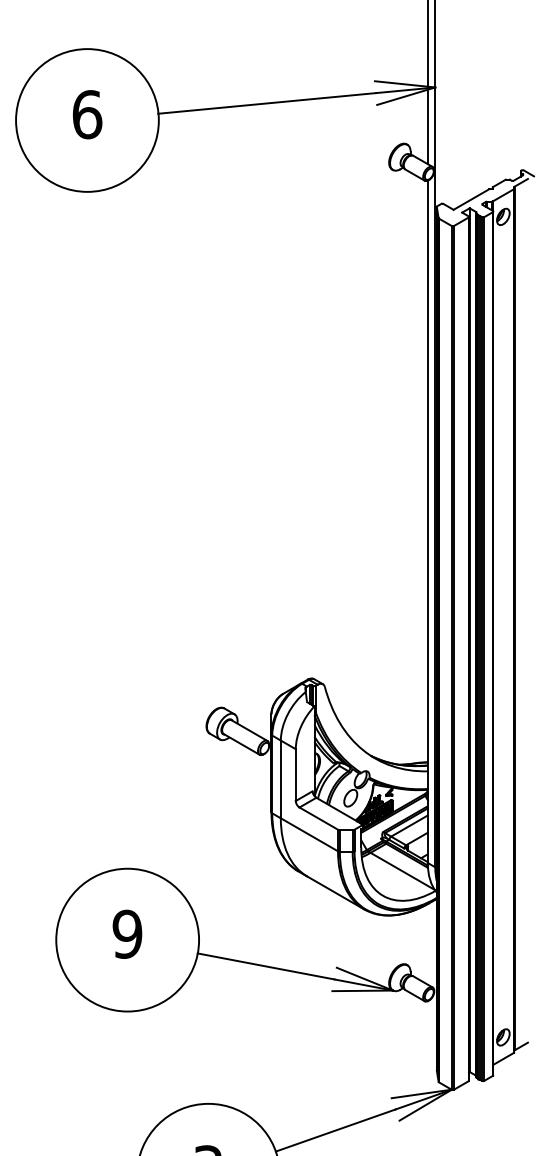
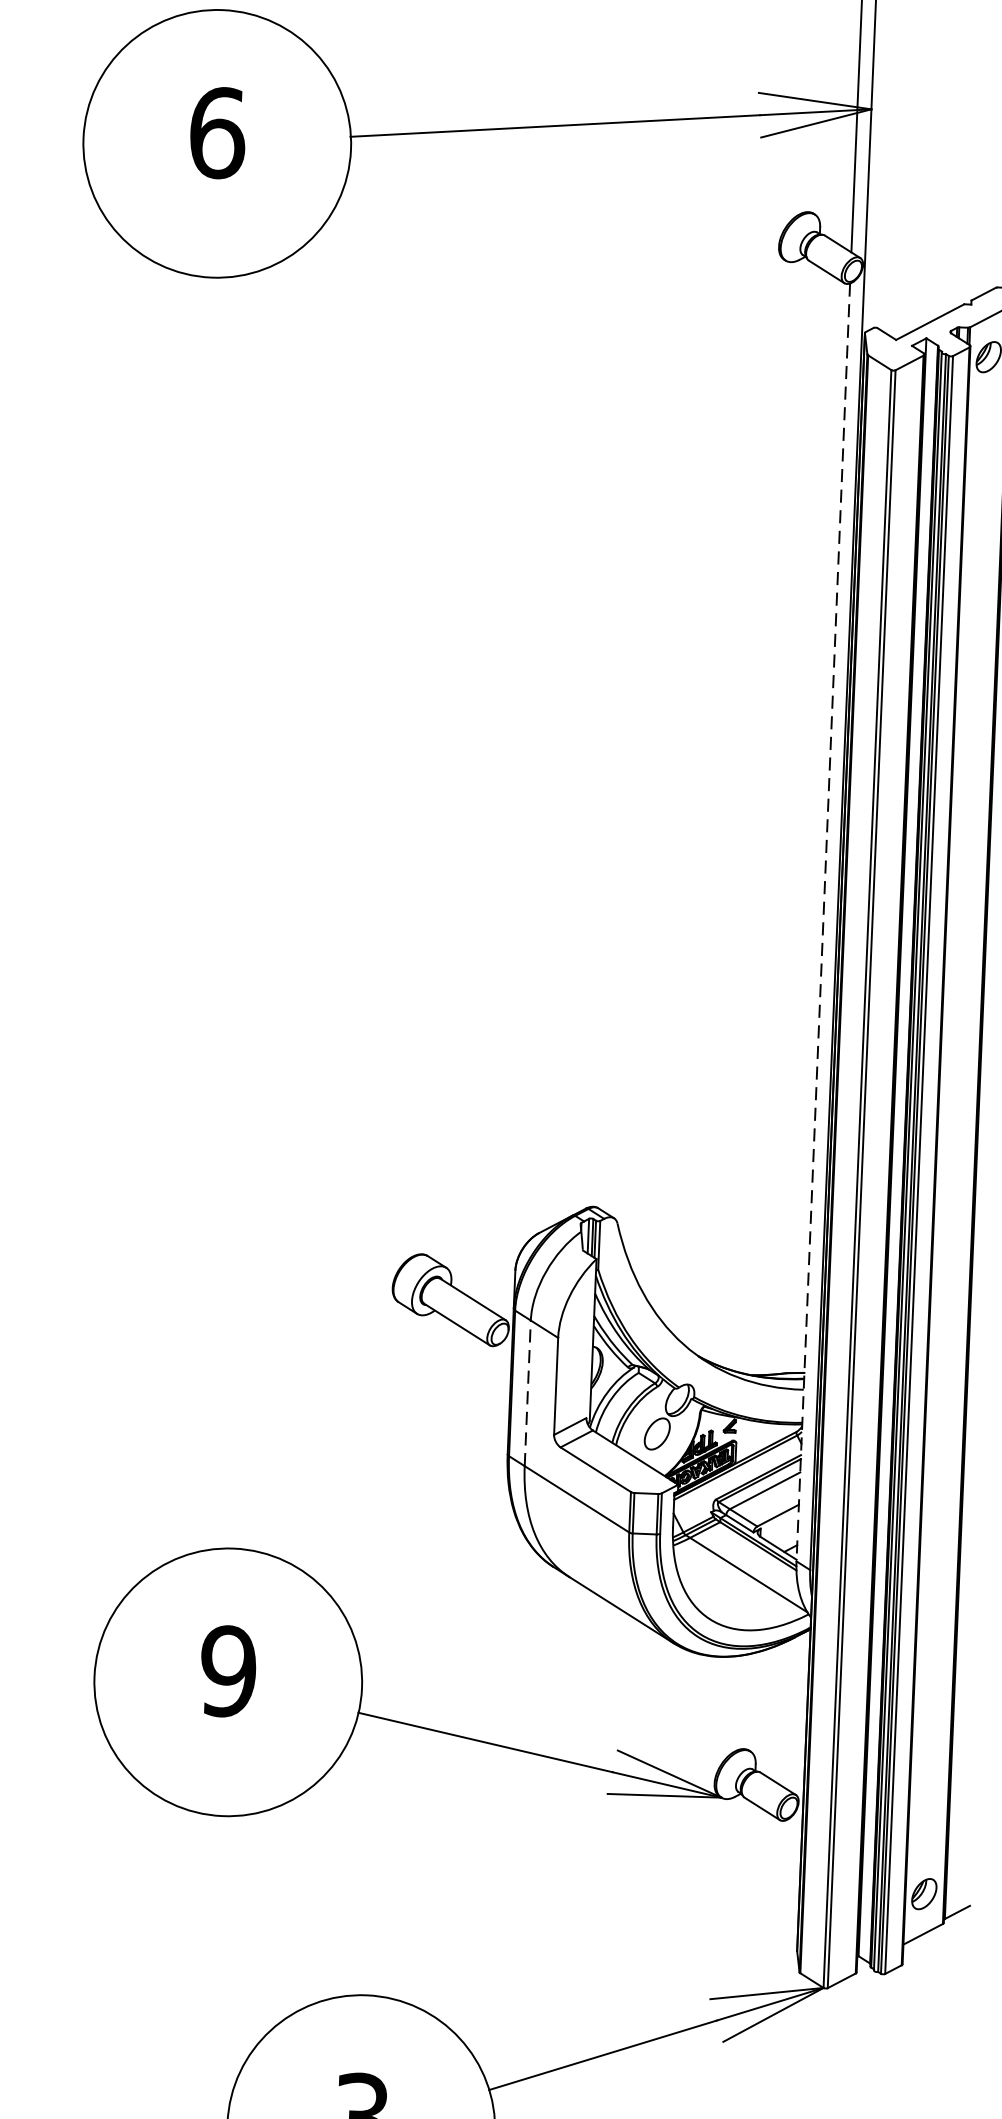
line: (427, 522) -> (822, 923), solid -> dashed
line: (280, 779) -> (527, 1393), solid -> dashed

